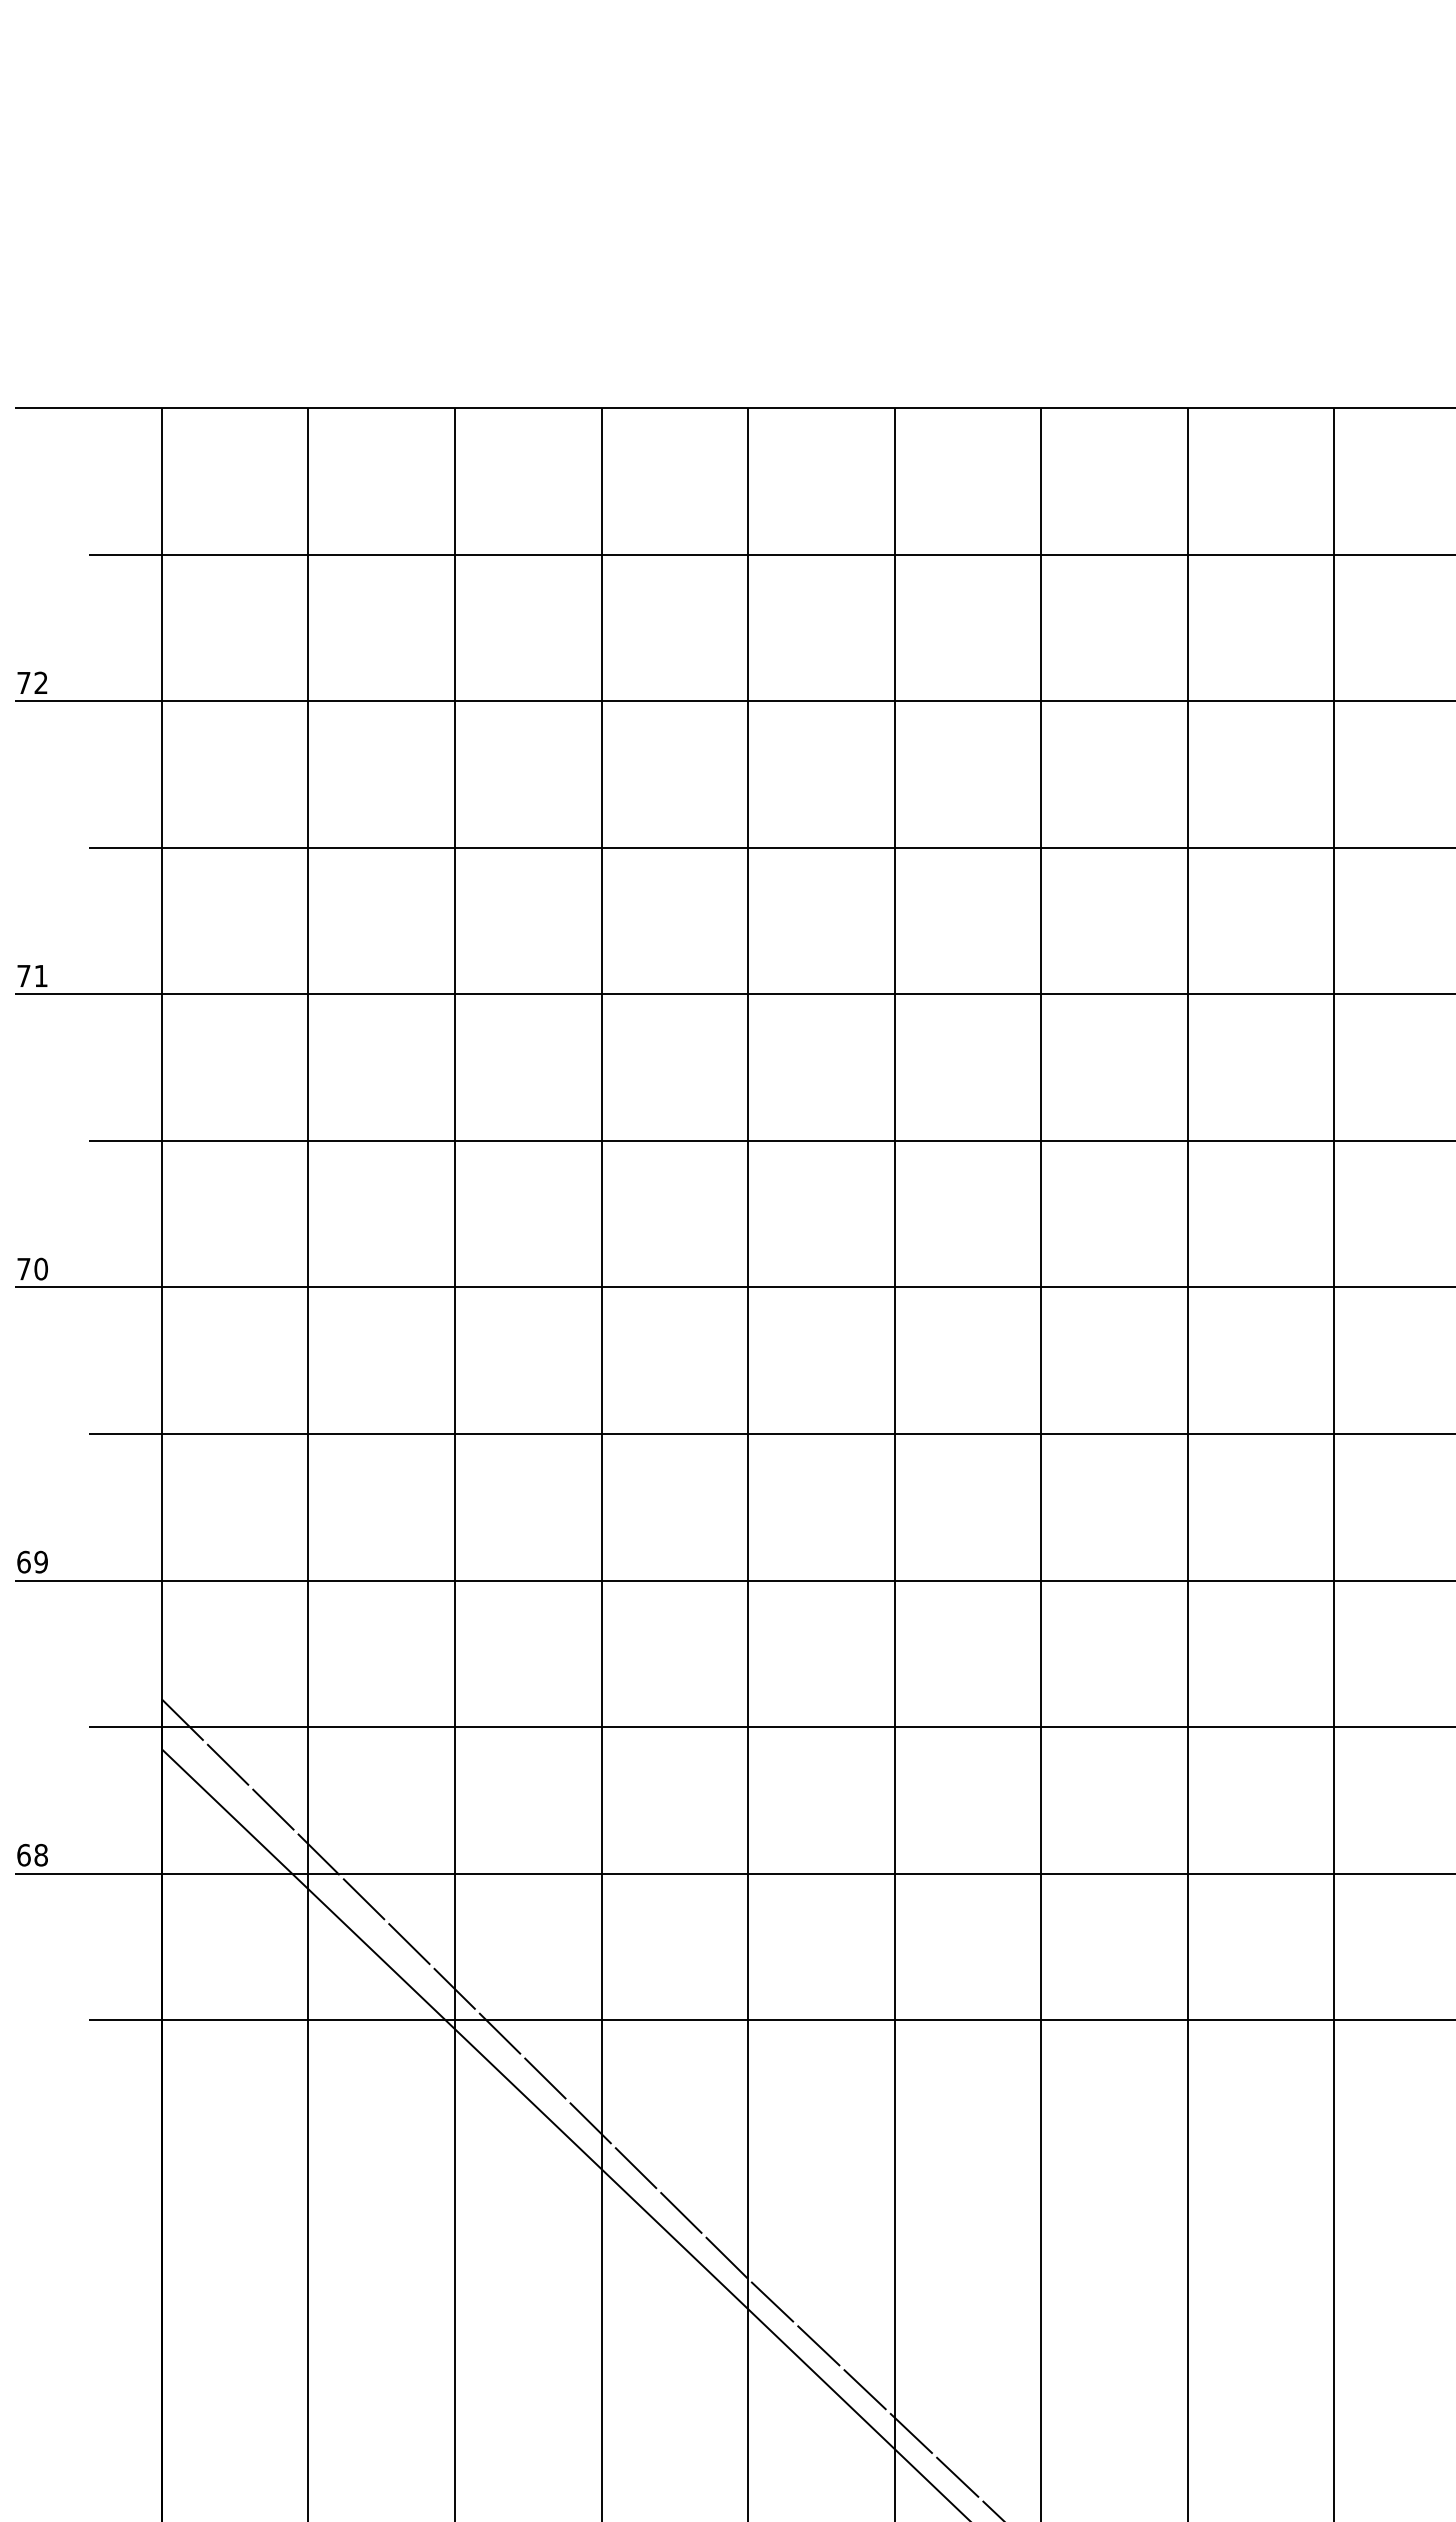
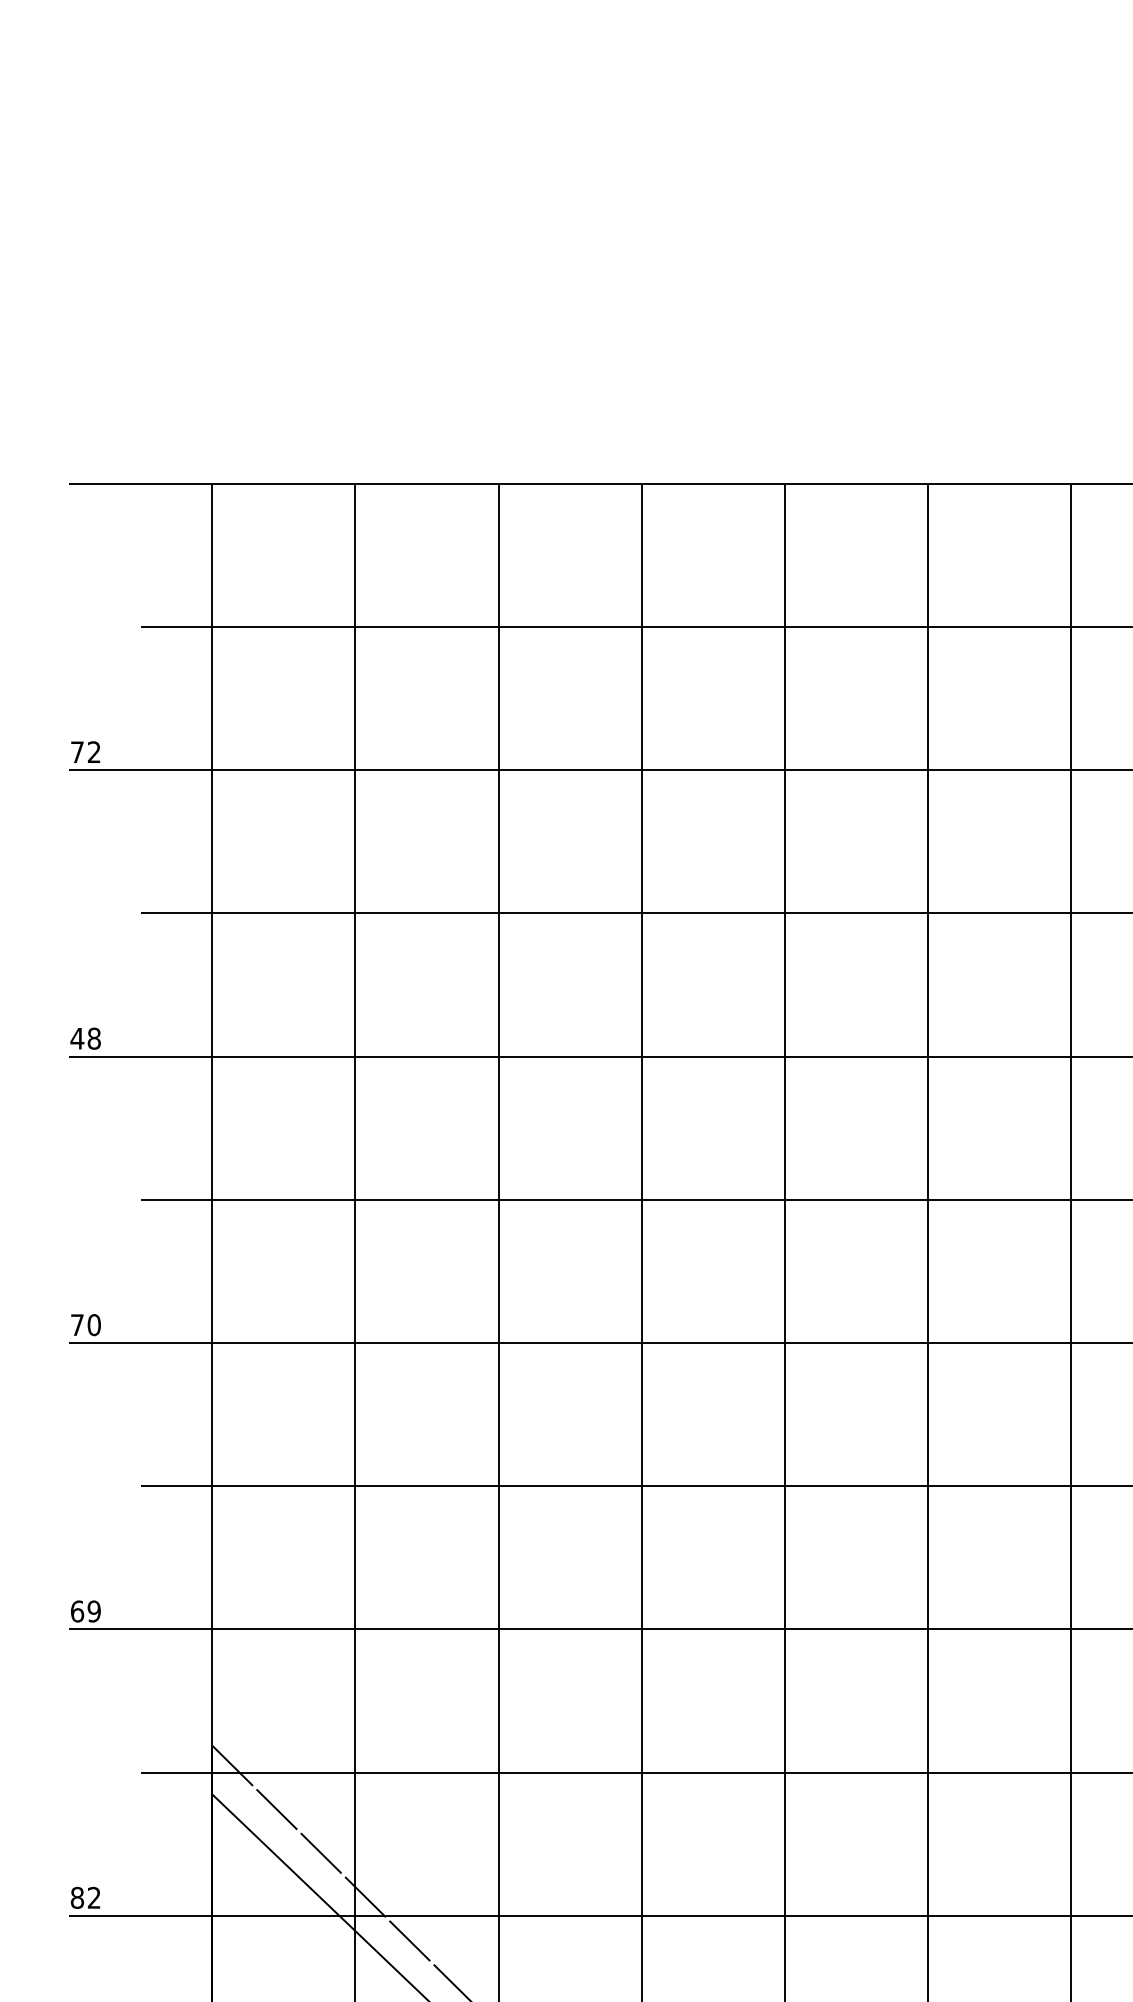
text: (31, 975) -> (84, 1038), 71 -> 48
text: (32, 1855) -> (85, 1898), 68 -> 82

